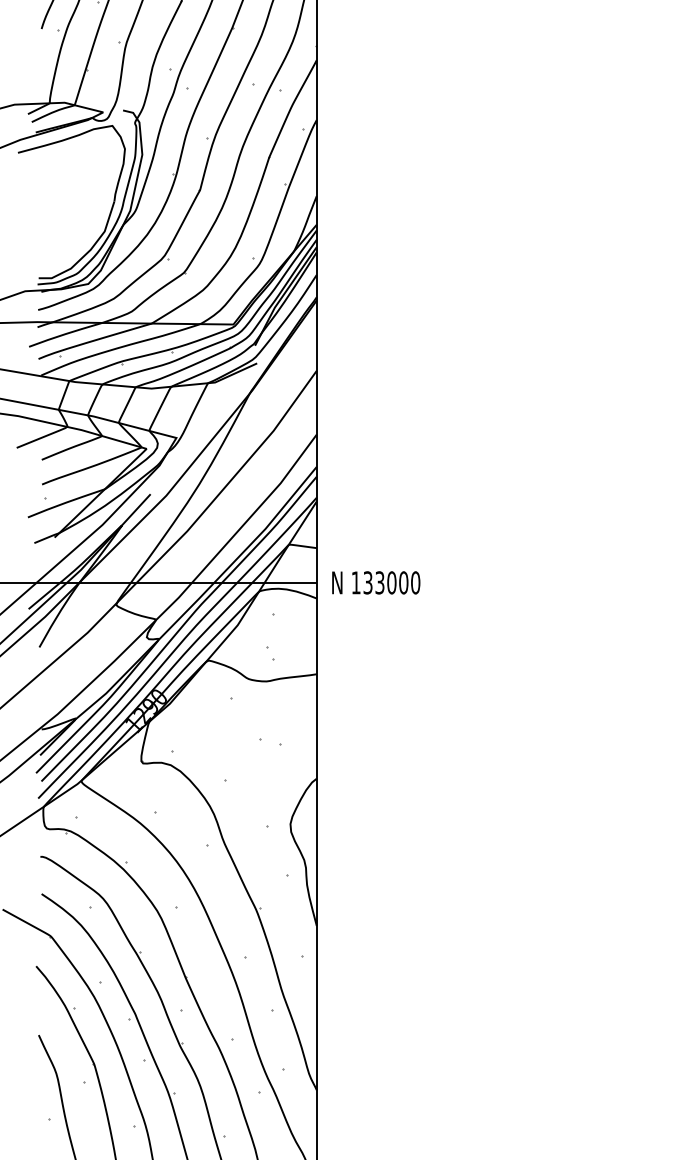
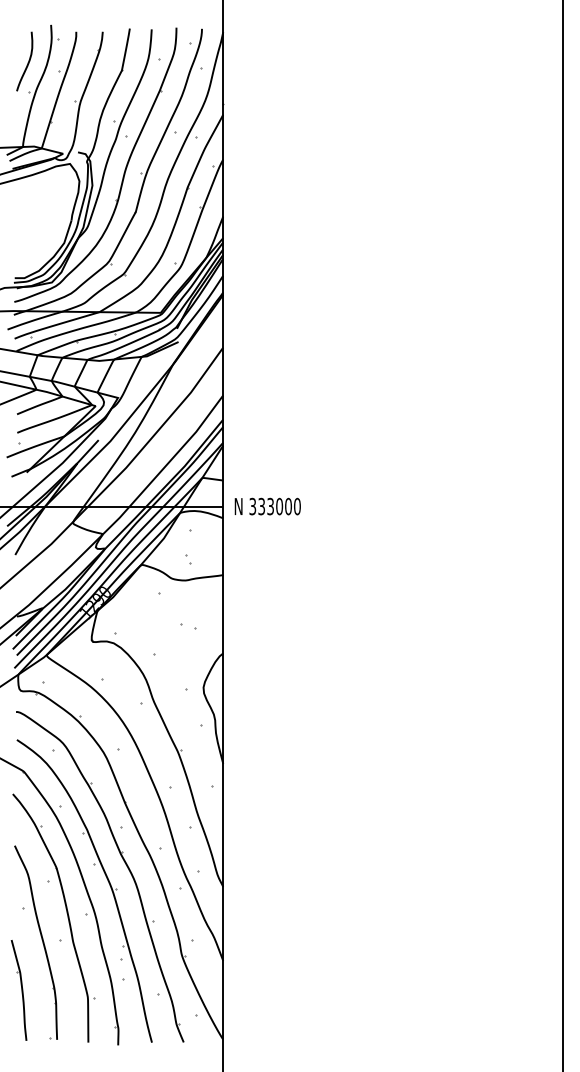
text: (355, 582) -> (252, 506), 133000 -> 333000

